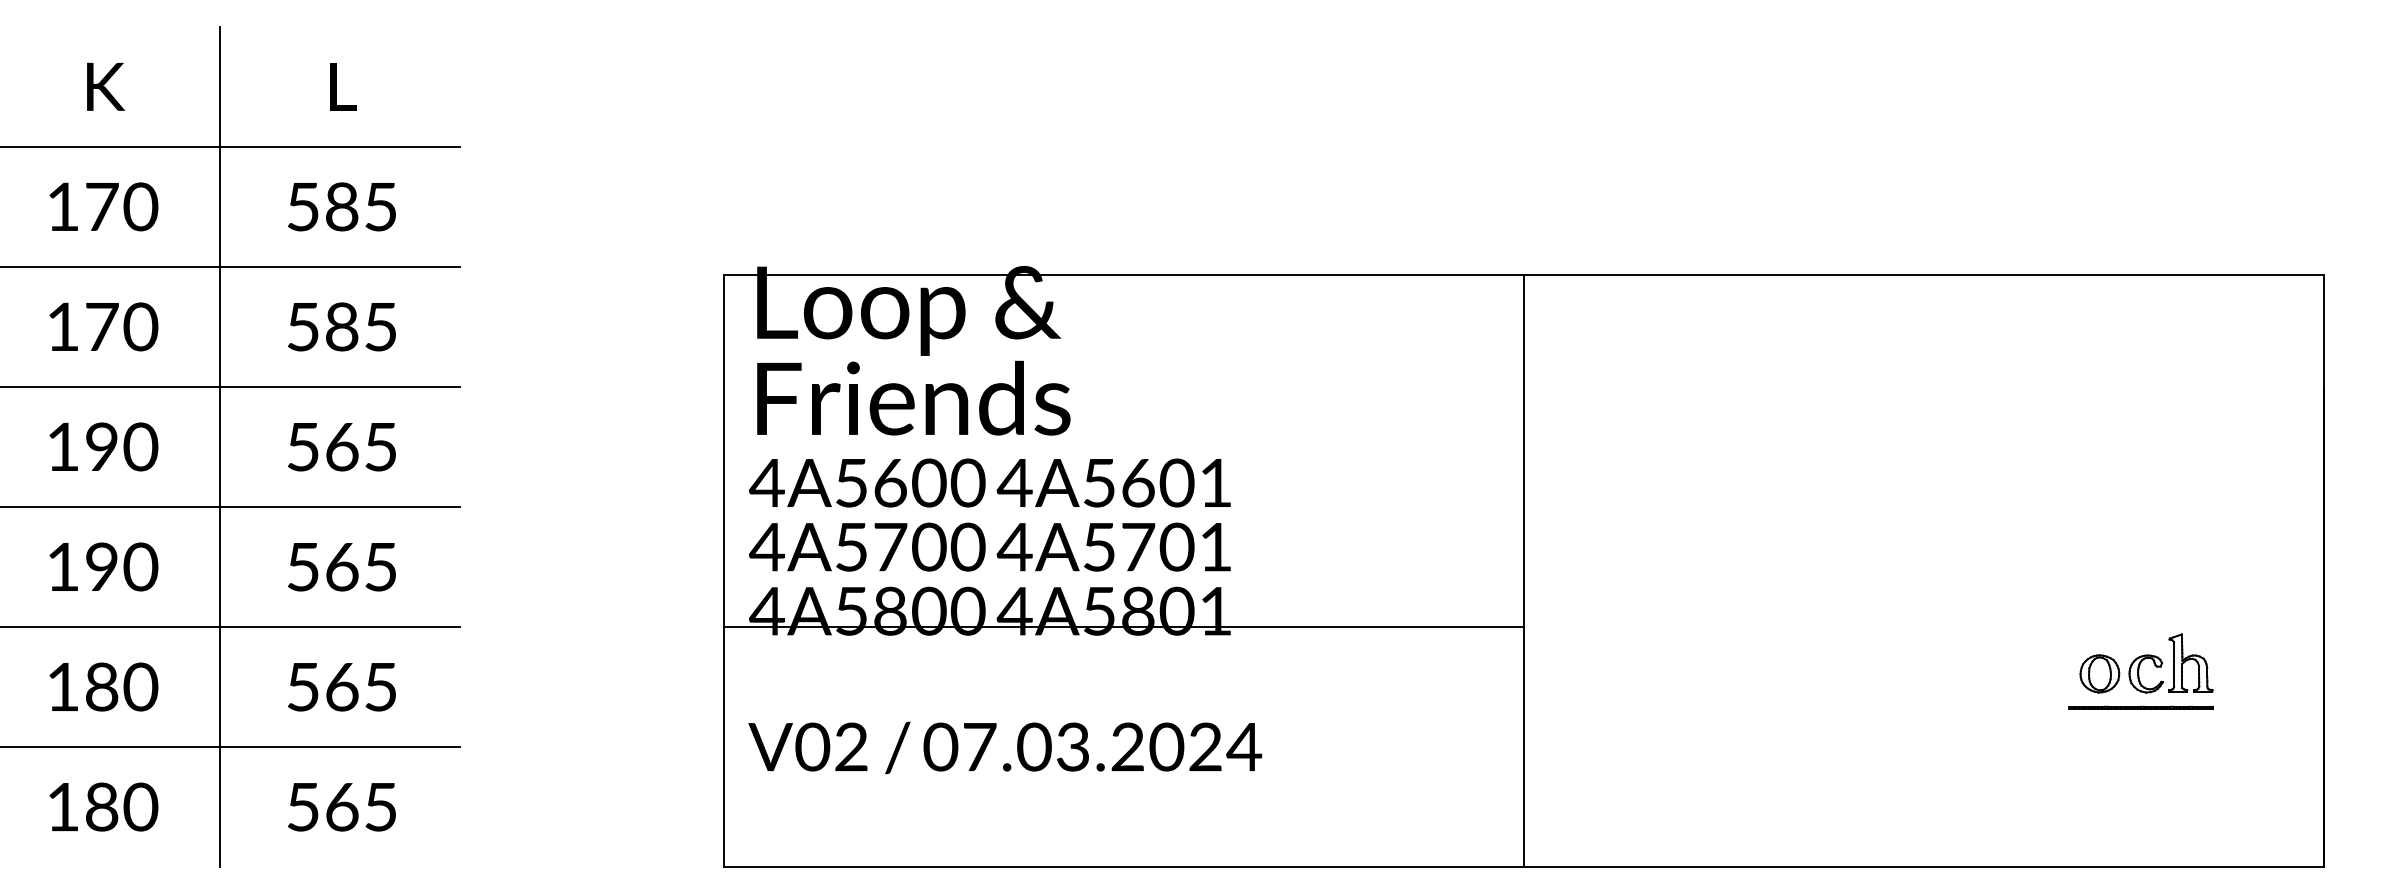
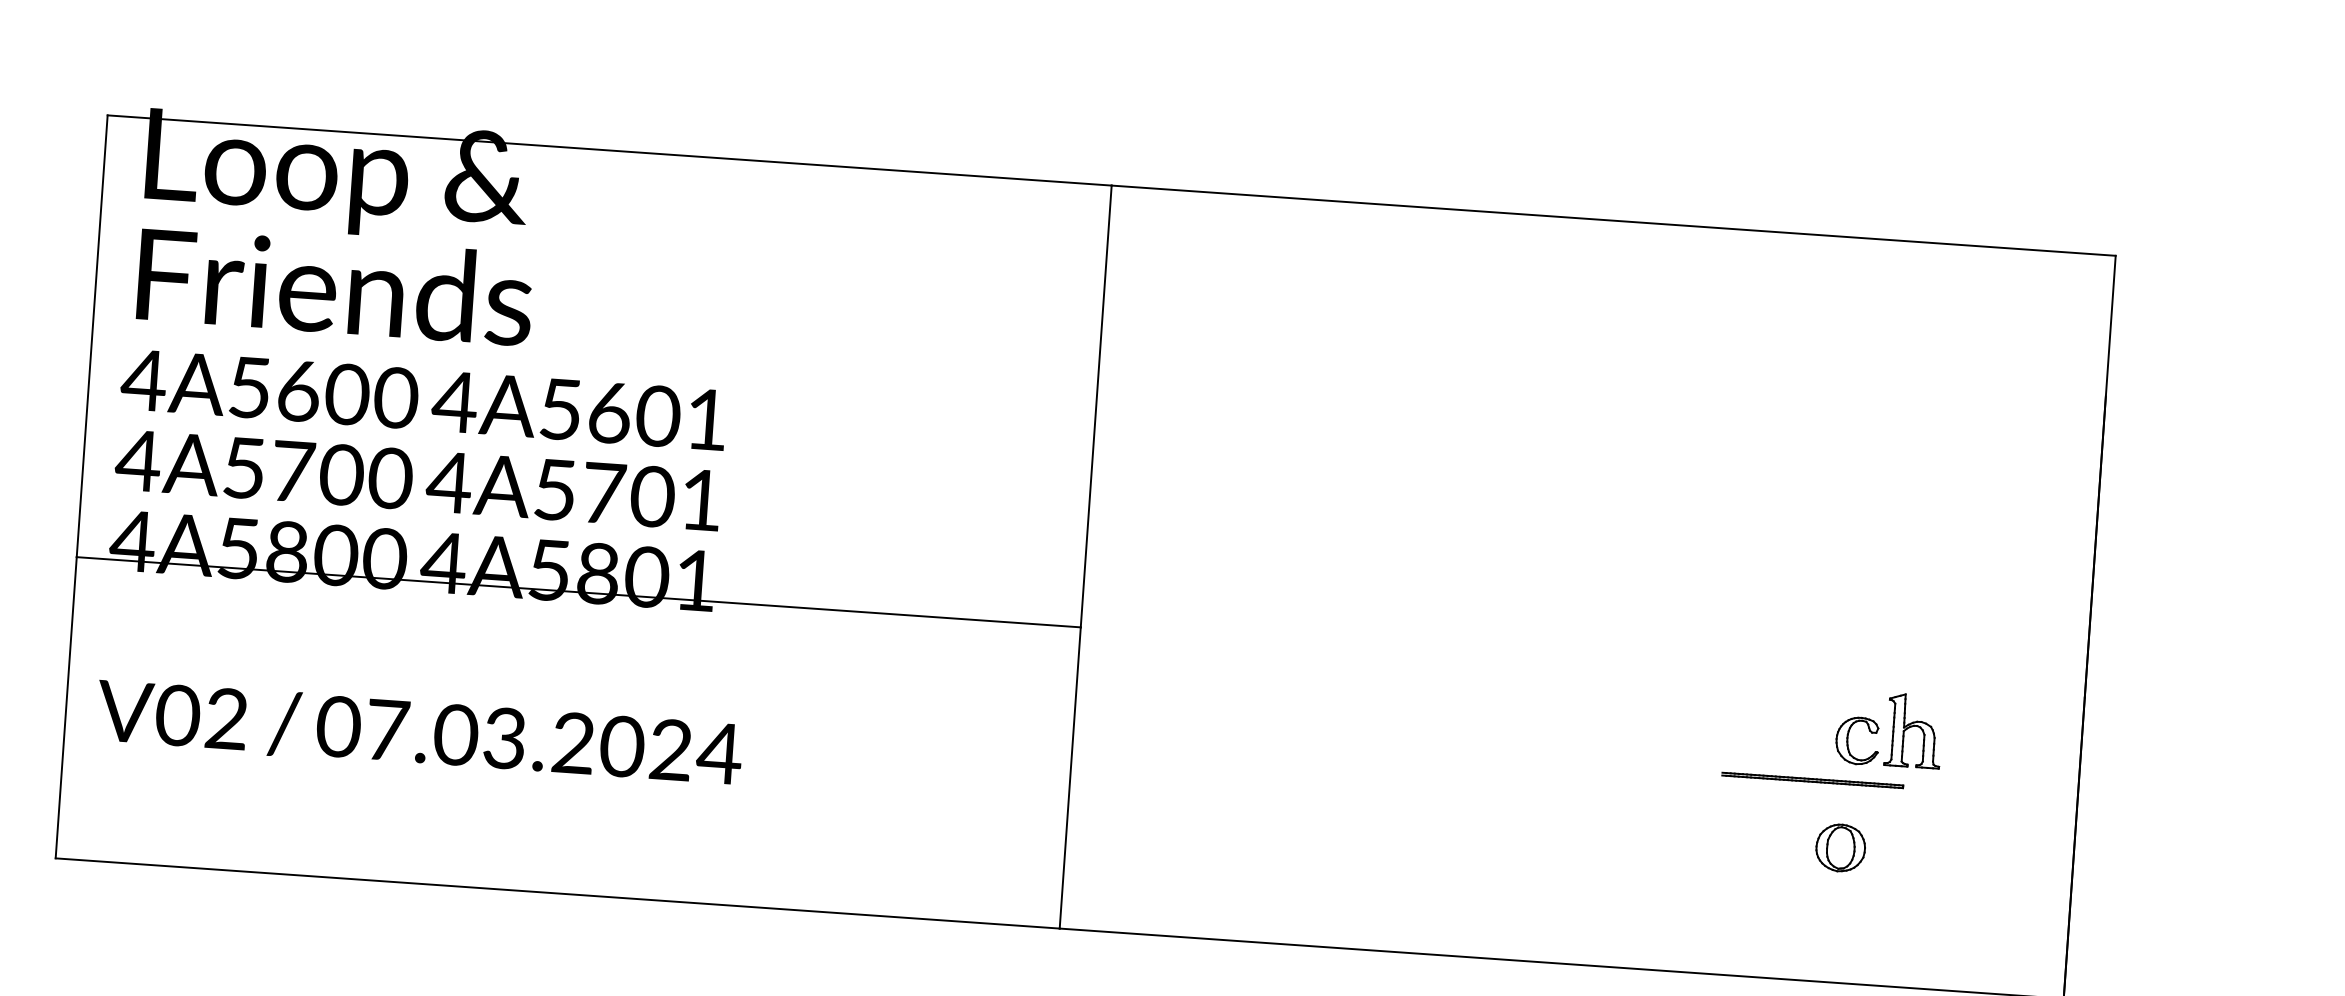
part: (2099, 673) -> (1840, 847), moved
line: (2140, 707) -> (1812, 779), moved

